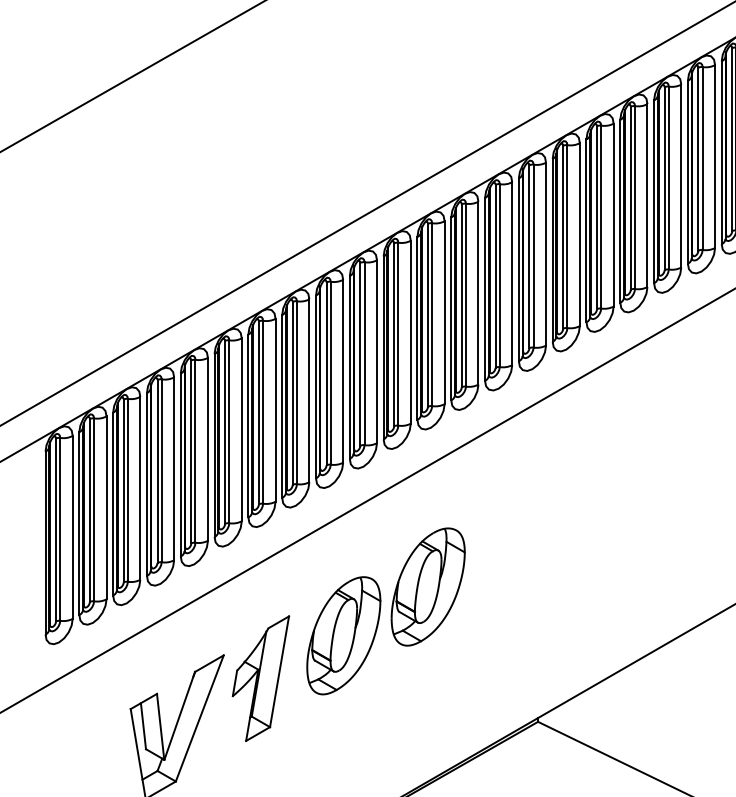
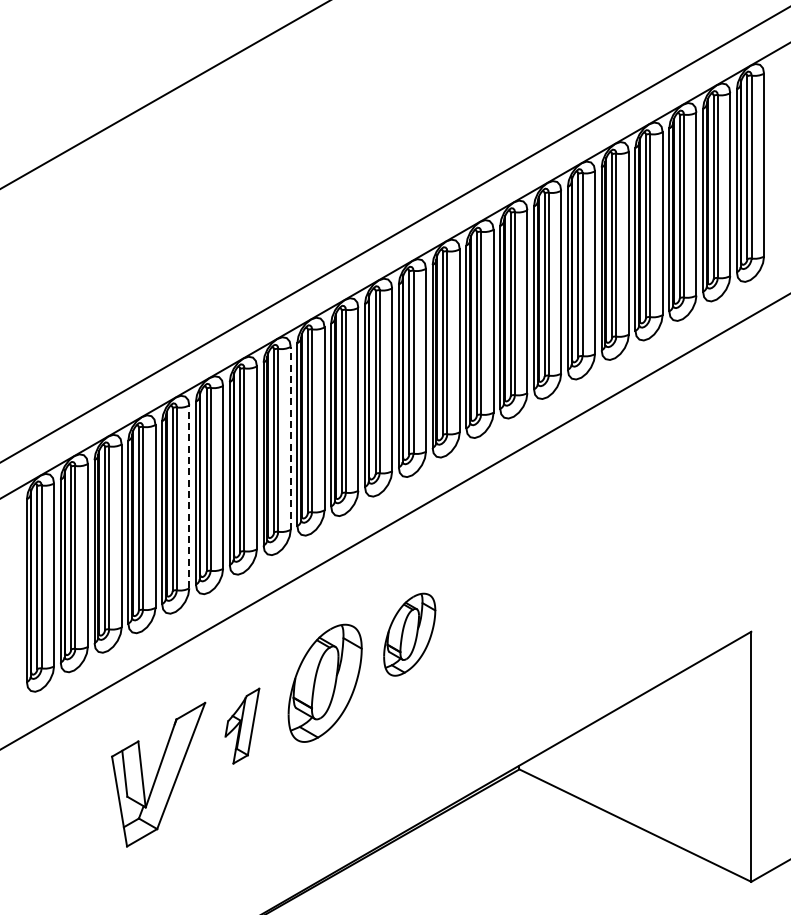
line: (309, 389) -> (290, 437), solid -> dashed
line: (208, 448) -> (189, 496), solid -> dashed
part: (428, 586) -> (409, 634), size x0.7
part: (261, 677) -> (242, 725), size x0.6

